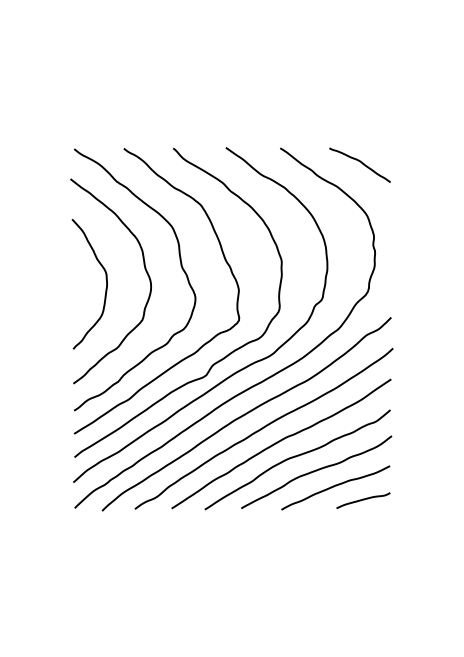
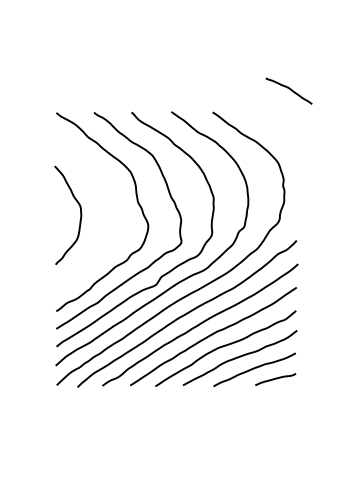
curve: (360, 162) -> (289, 89), moved
curve: (144, 269) -> (109, 204), removed

